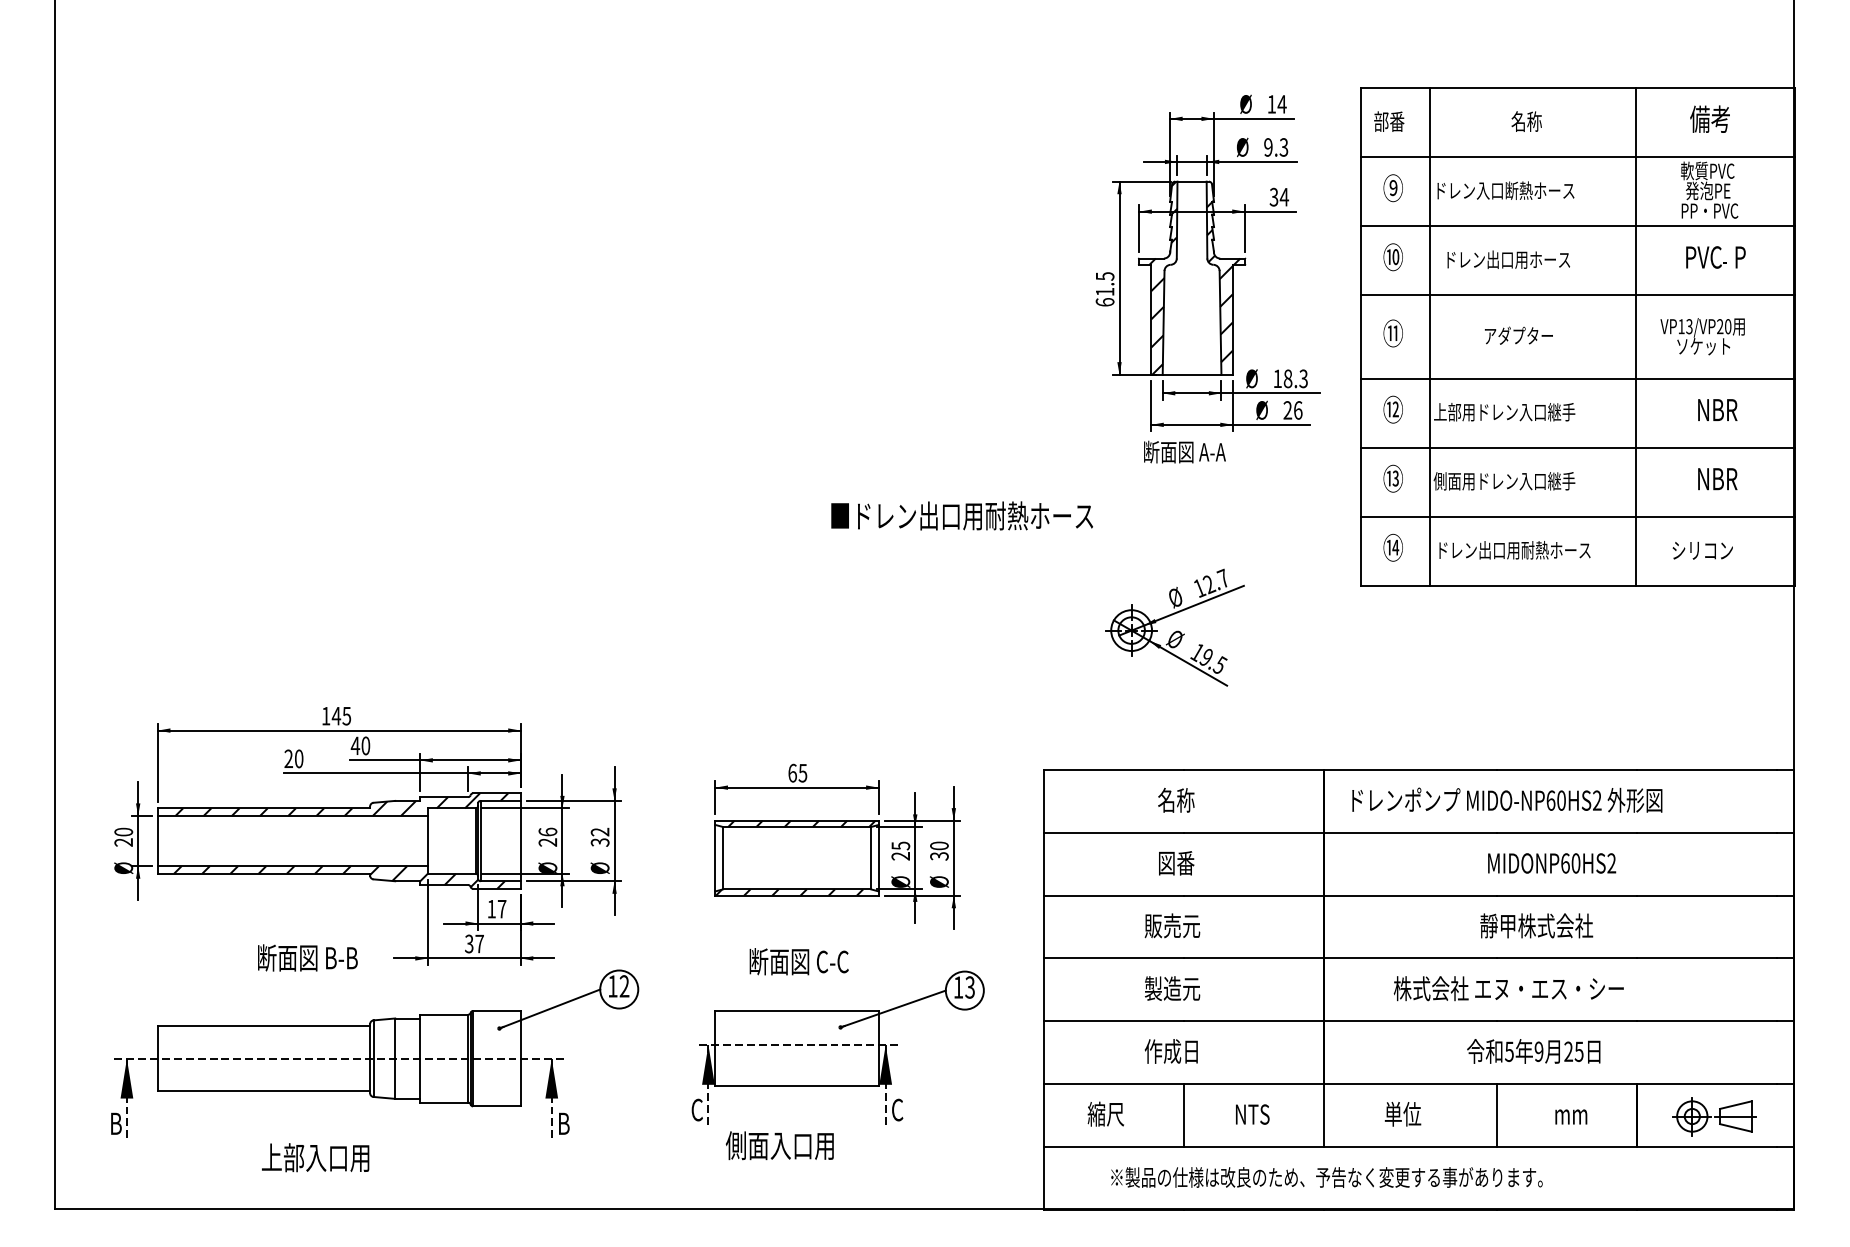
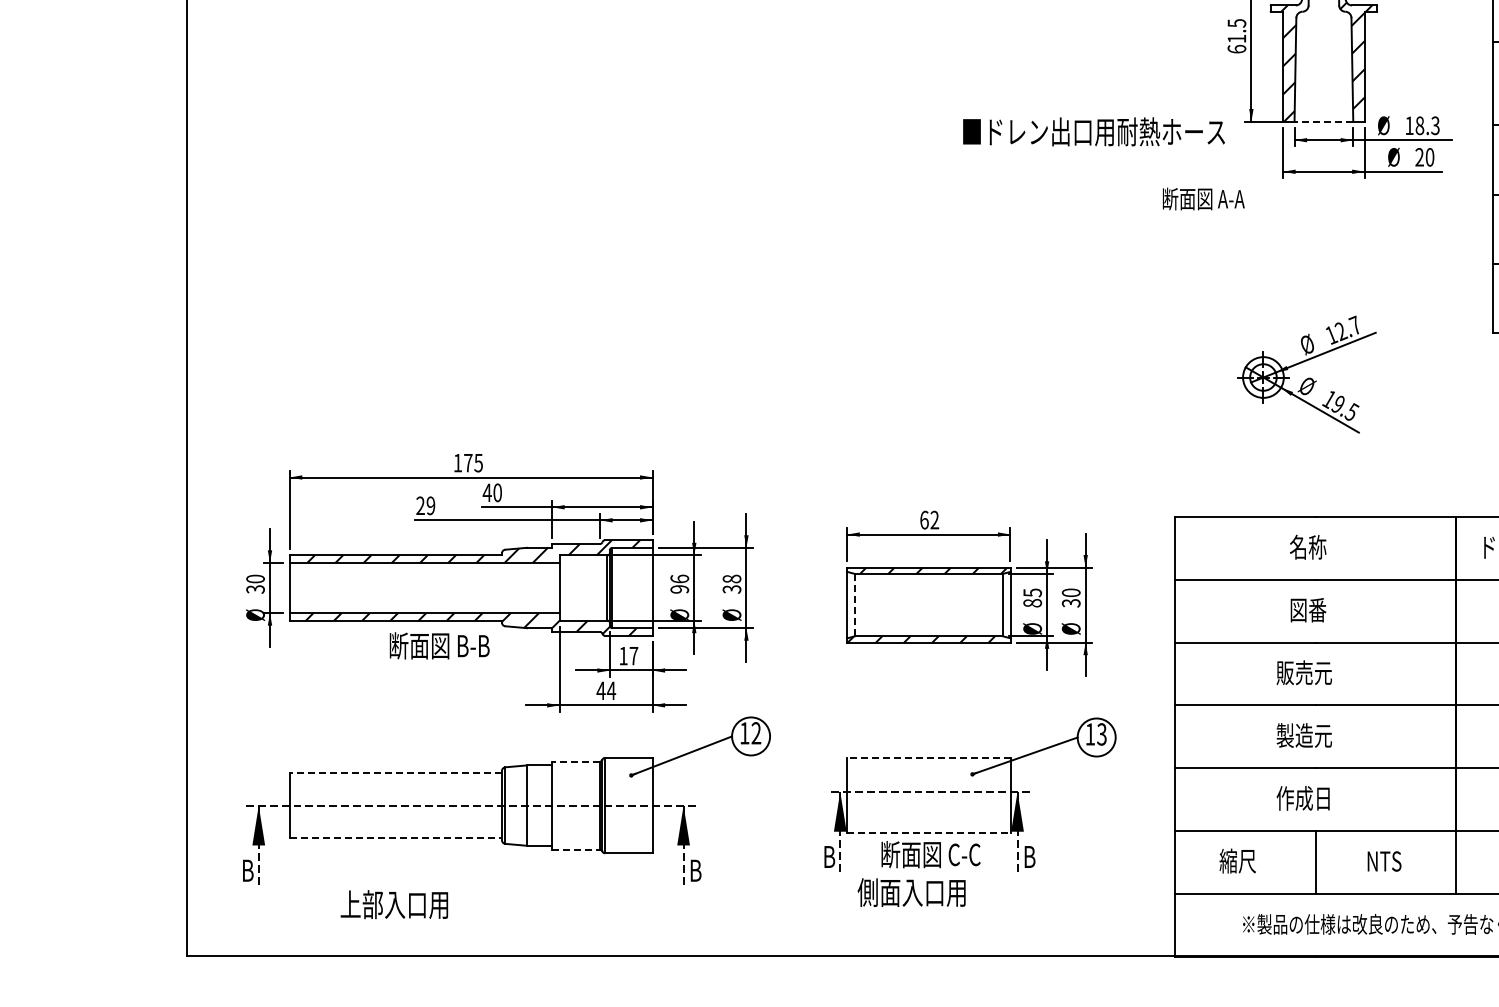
line: (1191, 374) -> (1323, 121), solid -> dashed
text: (1298, 410) -> (1430, 157), 26 -> 20
text: (1184, 451) -> (1203, 198), moved
text: (961, 515) -> (1093, 131), moved
text: (336, 716) -> (468, 463), 145 -> 175
text: (298, 758) -> (430, 505), 20 -> 29
text: (802, 772) -> (934, 519), 65 -> 62
text: (599, 831) -> (731, 578), 32 -> 38
text: (124, 842) -> (256, 589), 20 -> 30
text: (548, 842) -> (680, 589), 26 -> 96
text: (900, 856) -> (1032, 603), 25 -> 85
line: (722, 857) -> (854, 604), solid -> dashed
text: (474, 943) -> (606, 690), 37 -> 44
text: (307, 957) -> (439, 645), moved
text: (798, 961) -> (930, 854), moved
line: (797, 1010) -> (929, 757), solid -> dashed
line: (444, 1014) -> (576, 761), solid -> dashed
line: (263, 1026) -> (395, 773), solid -> dashed
line: (797, 1086) -> (929, 833), solid -> dashed
line: (264, 1091) -> (396, 838), solid -> dashed
line: (444, 1102) -> (576, 849), solid -> dashed
text: (697, 1109) -> (829, 856), C -> B
text: (897, 1109) -> (1029, 856), C -> B
text: (315, 1157) -> (394, 904), moved

